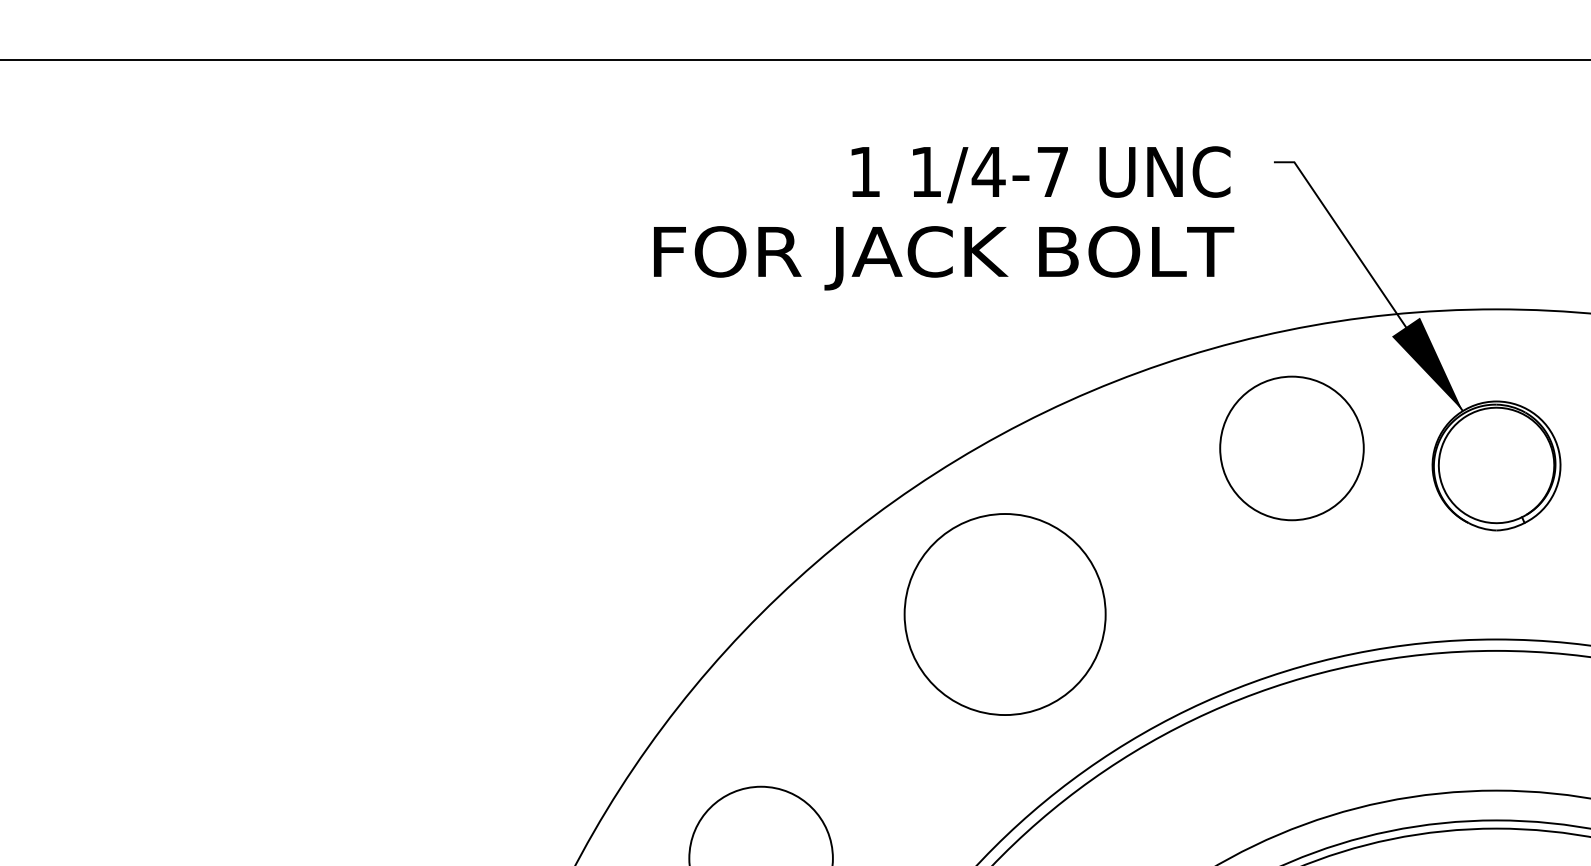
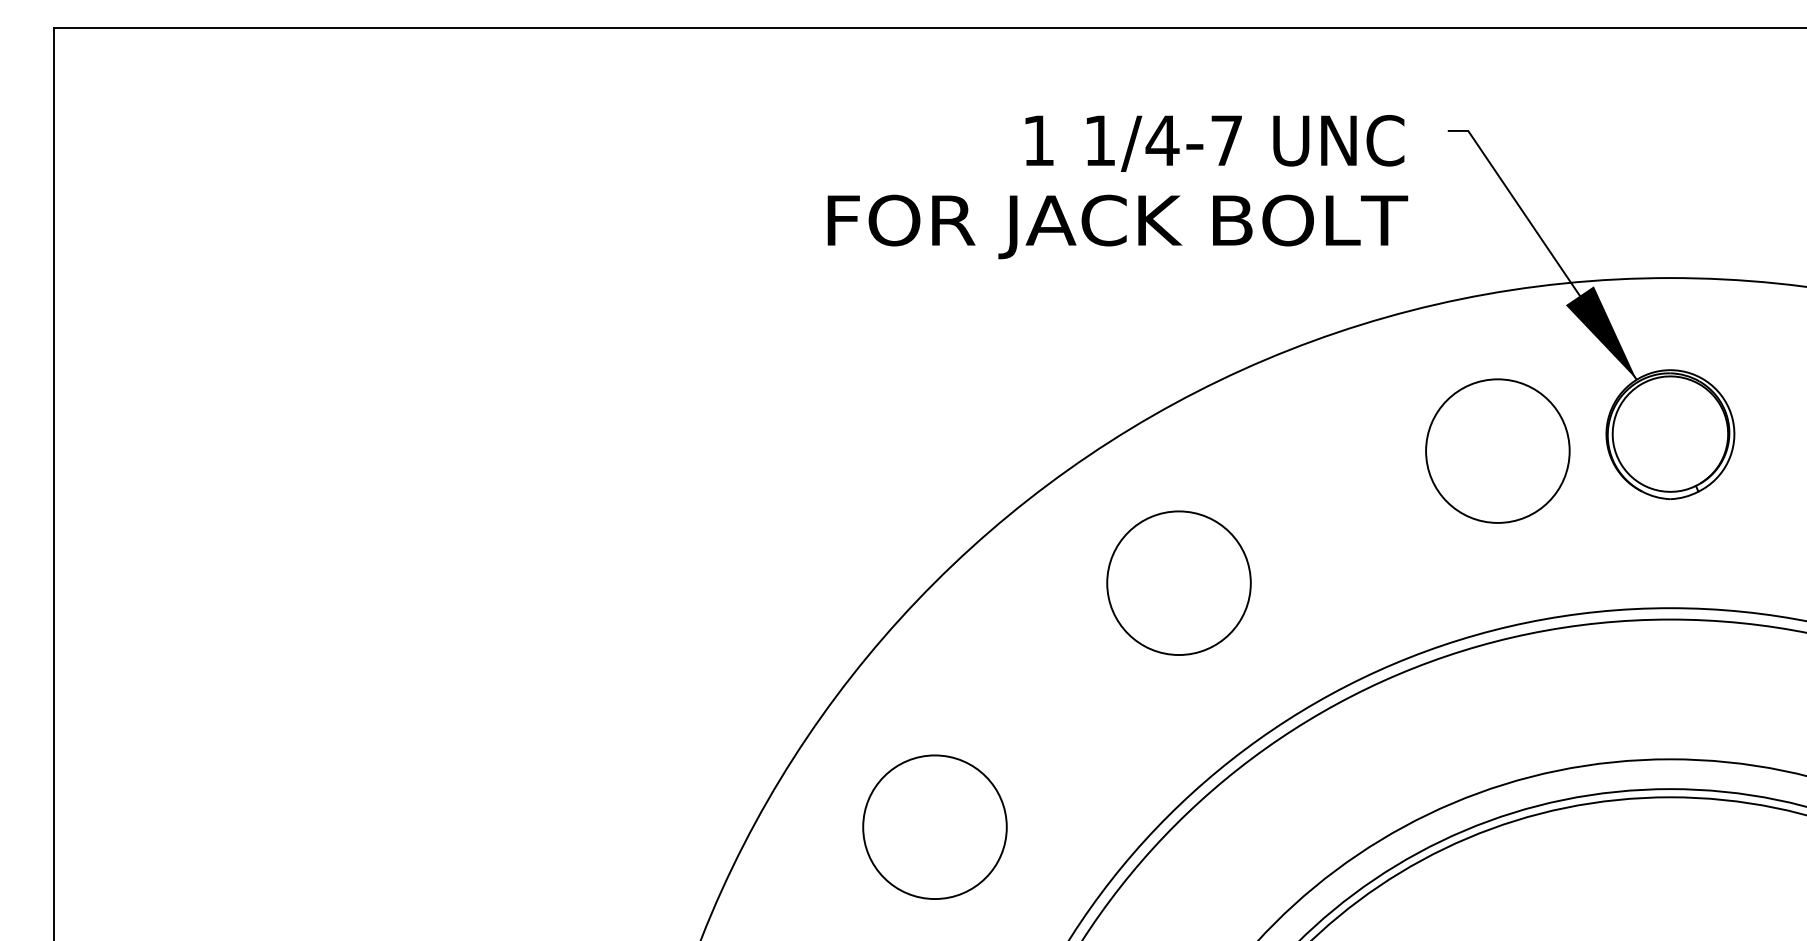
circle: (1291, 447) -> (1497, 450), moved
circle: (1004, 614) -> (1178, 583), size x0.71

